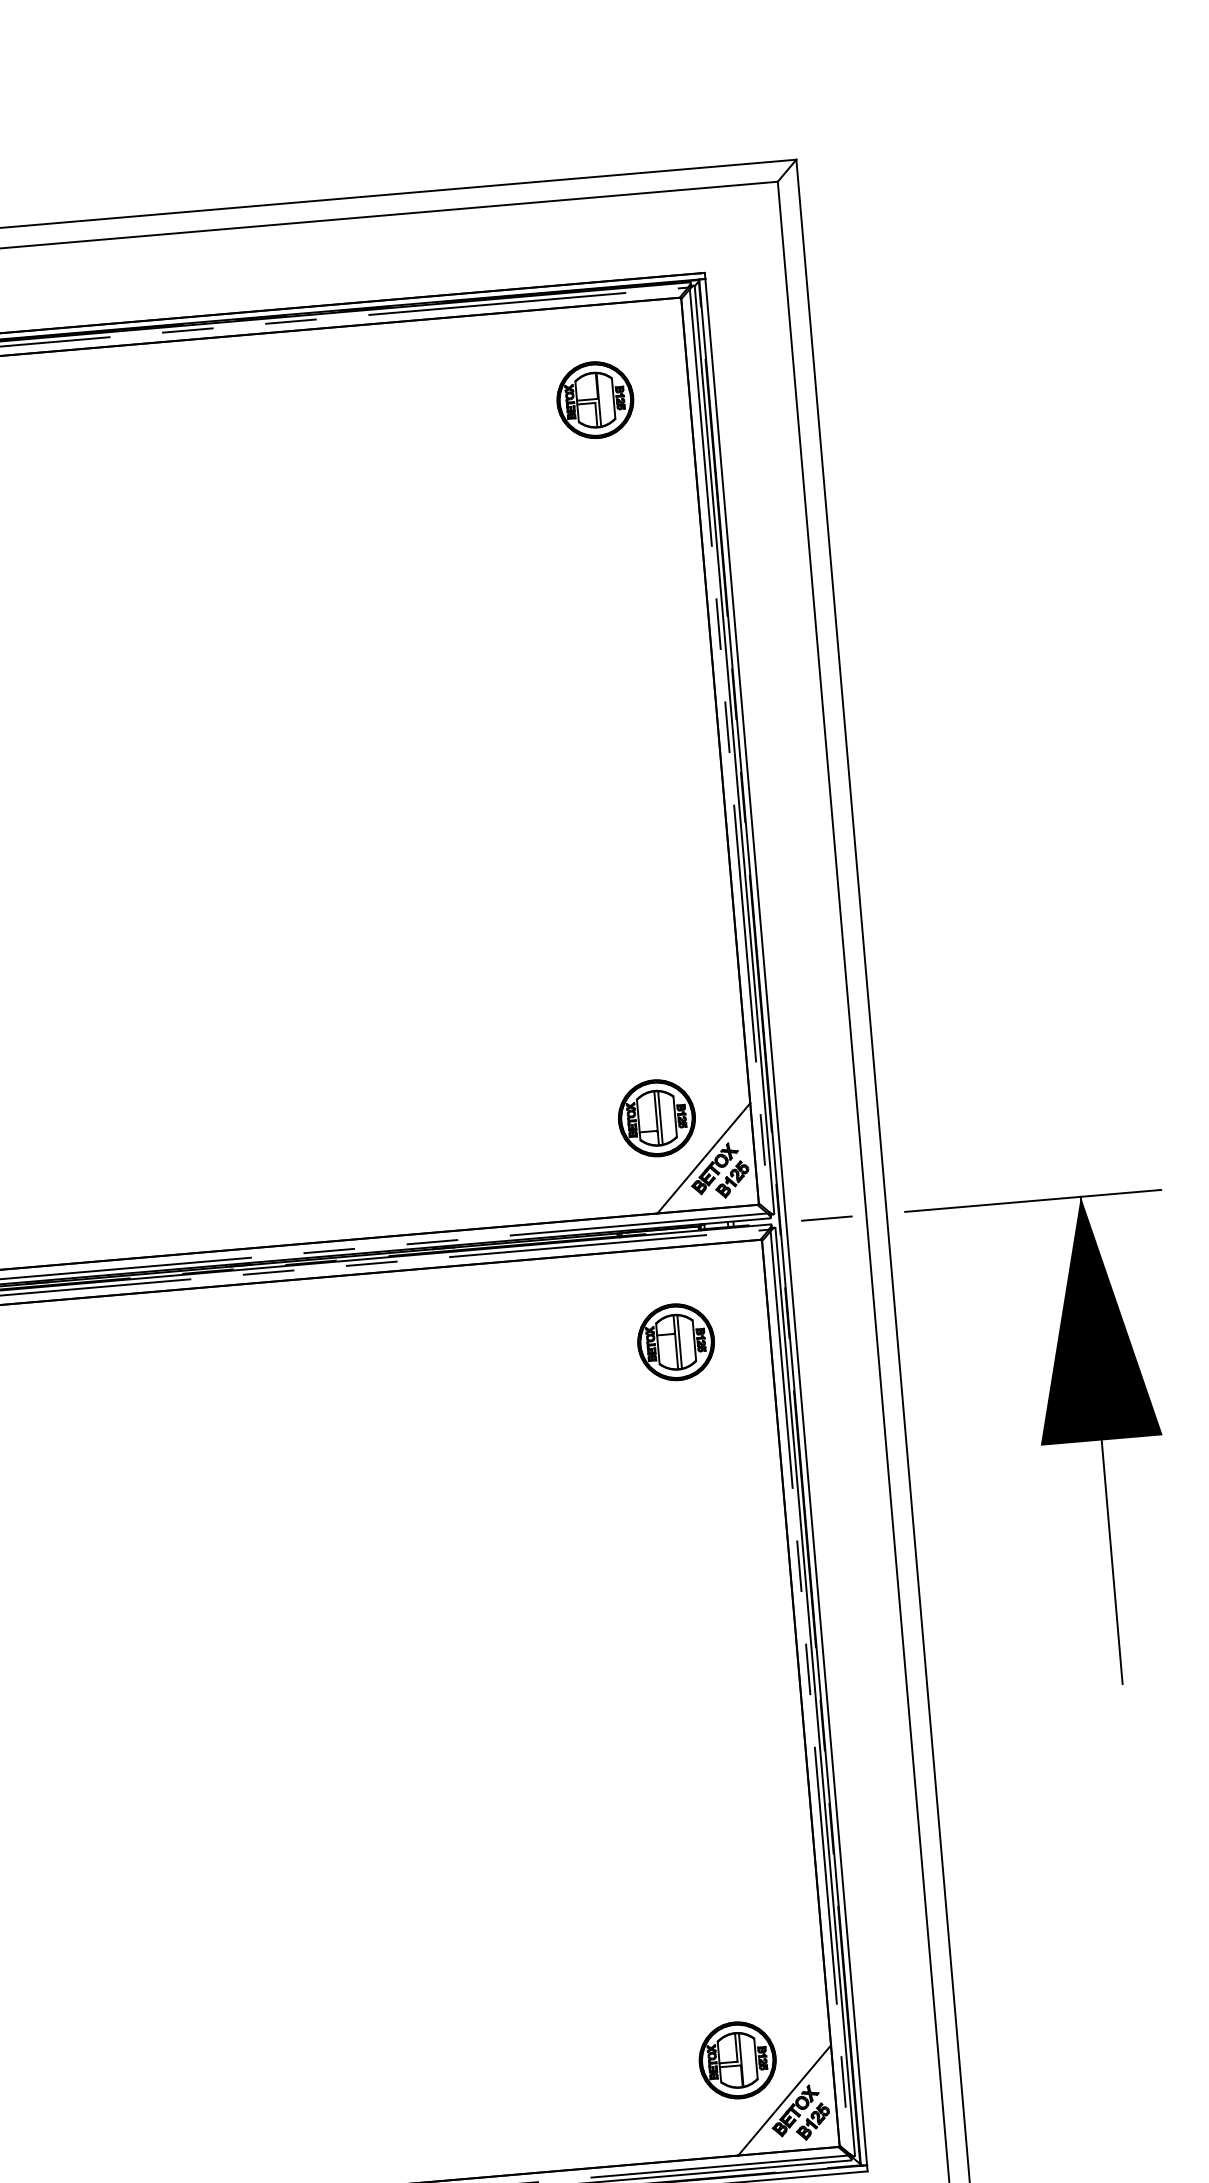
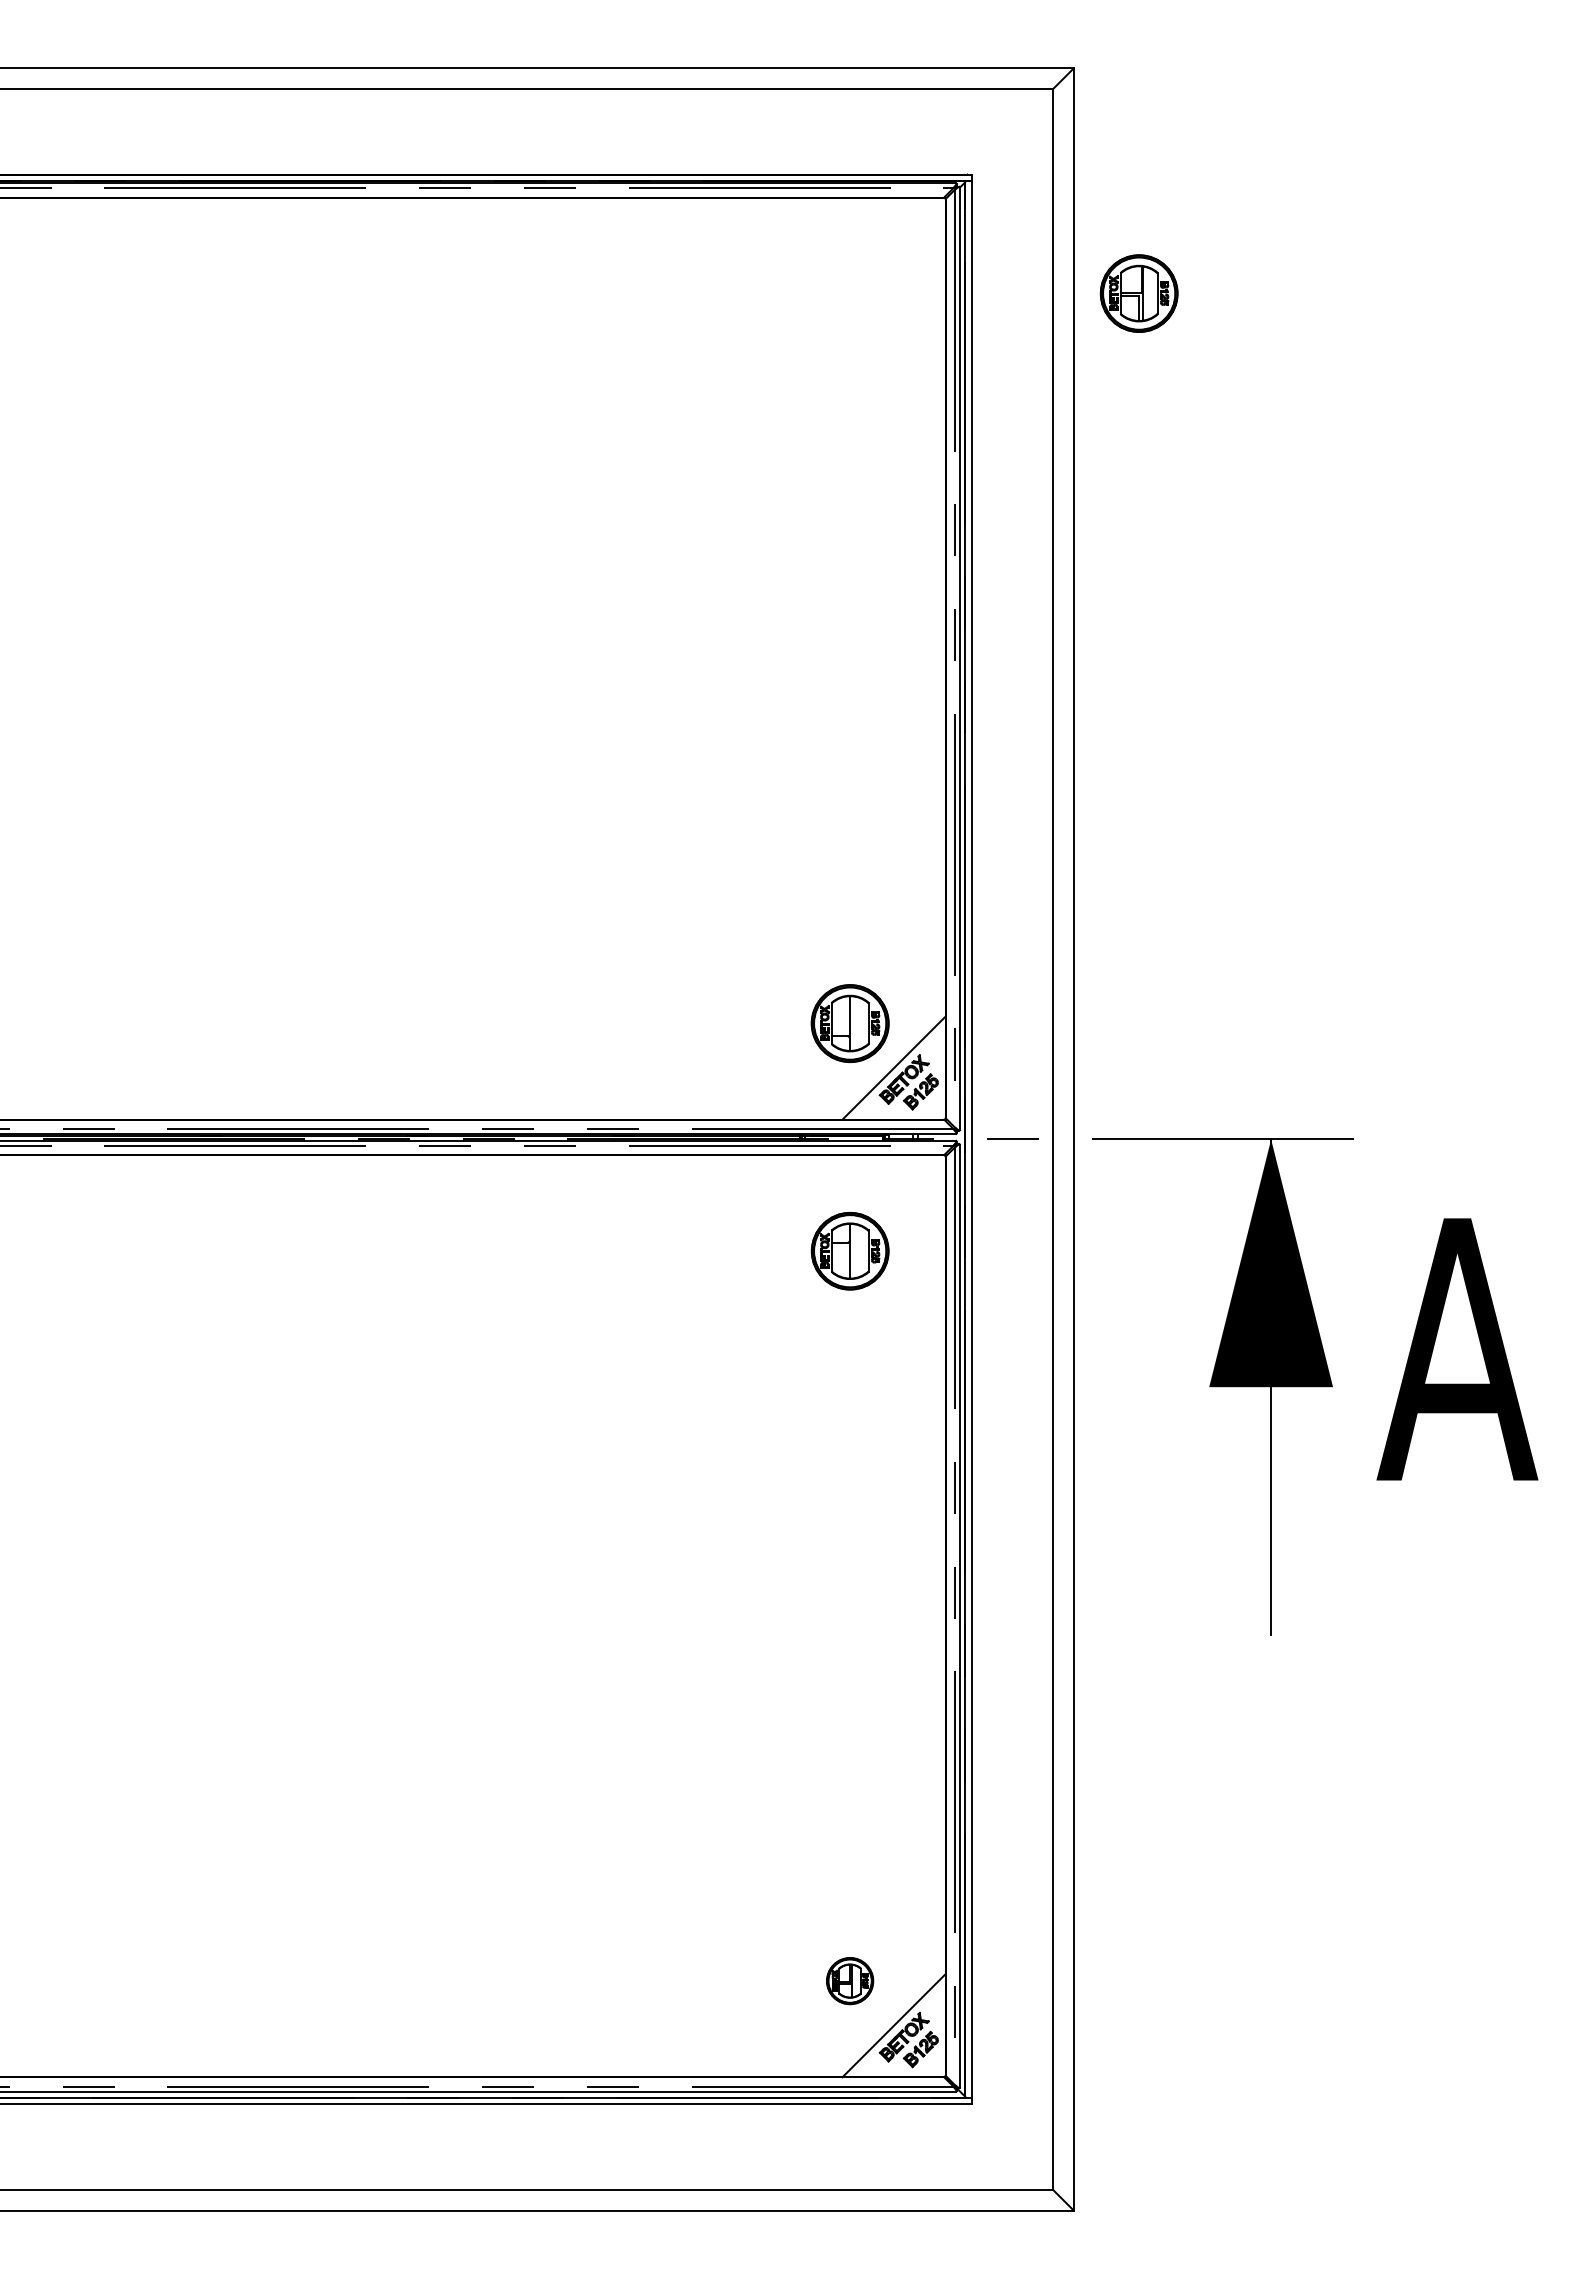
part: (594, 400) -> (1138, 293), moved
line: (660, 1117) -> (853, 1023), removed
line: (679, 1342) -> (853, 1251), removed
part: (736, 2059) -> (849, 1980), size x0.6

